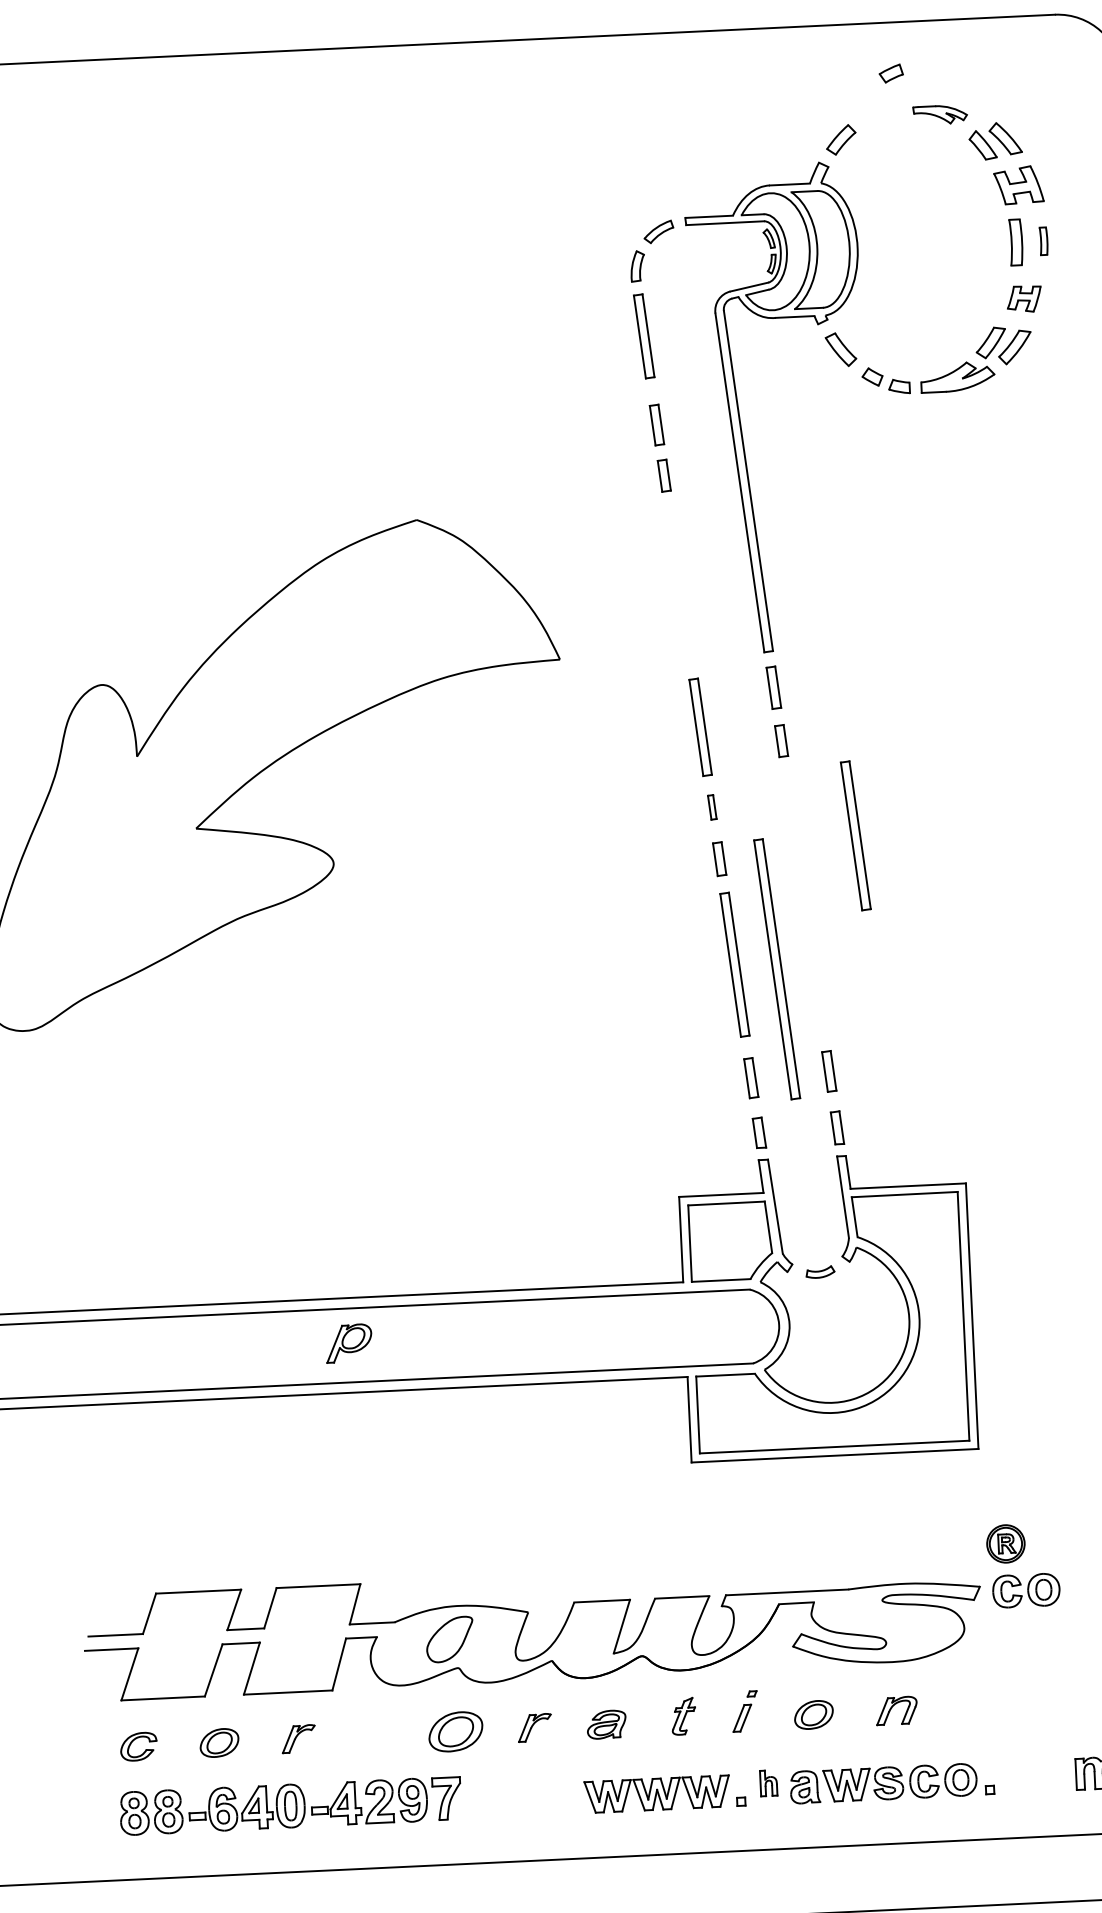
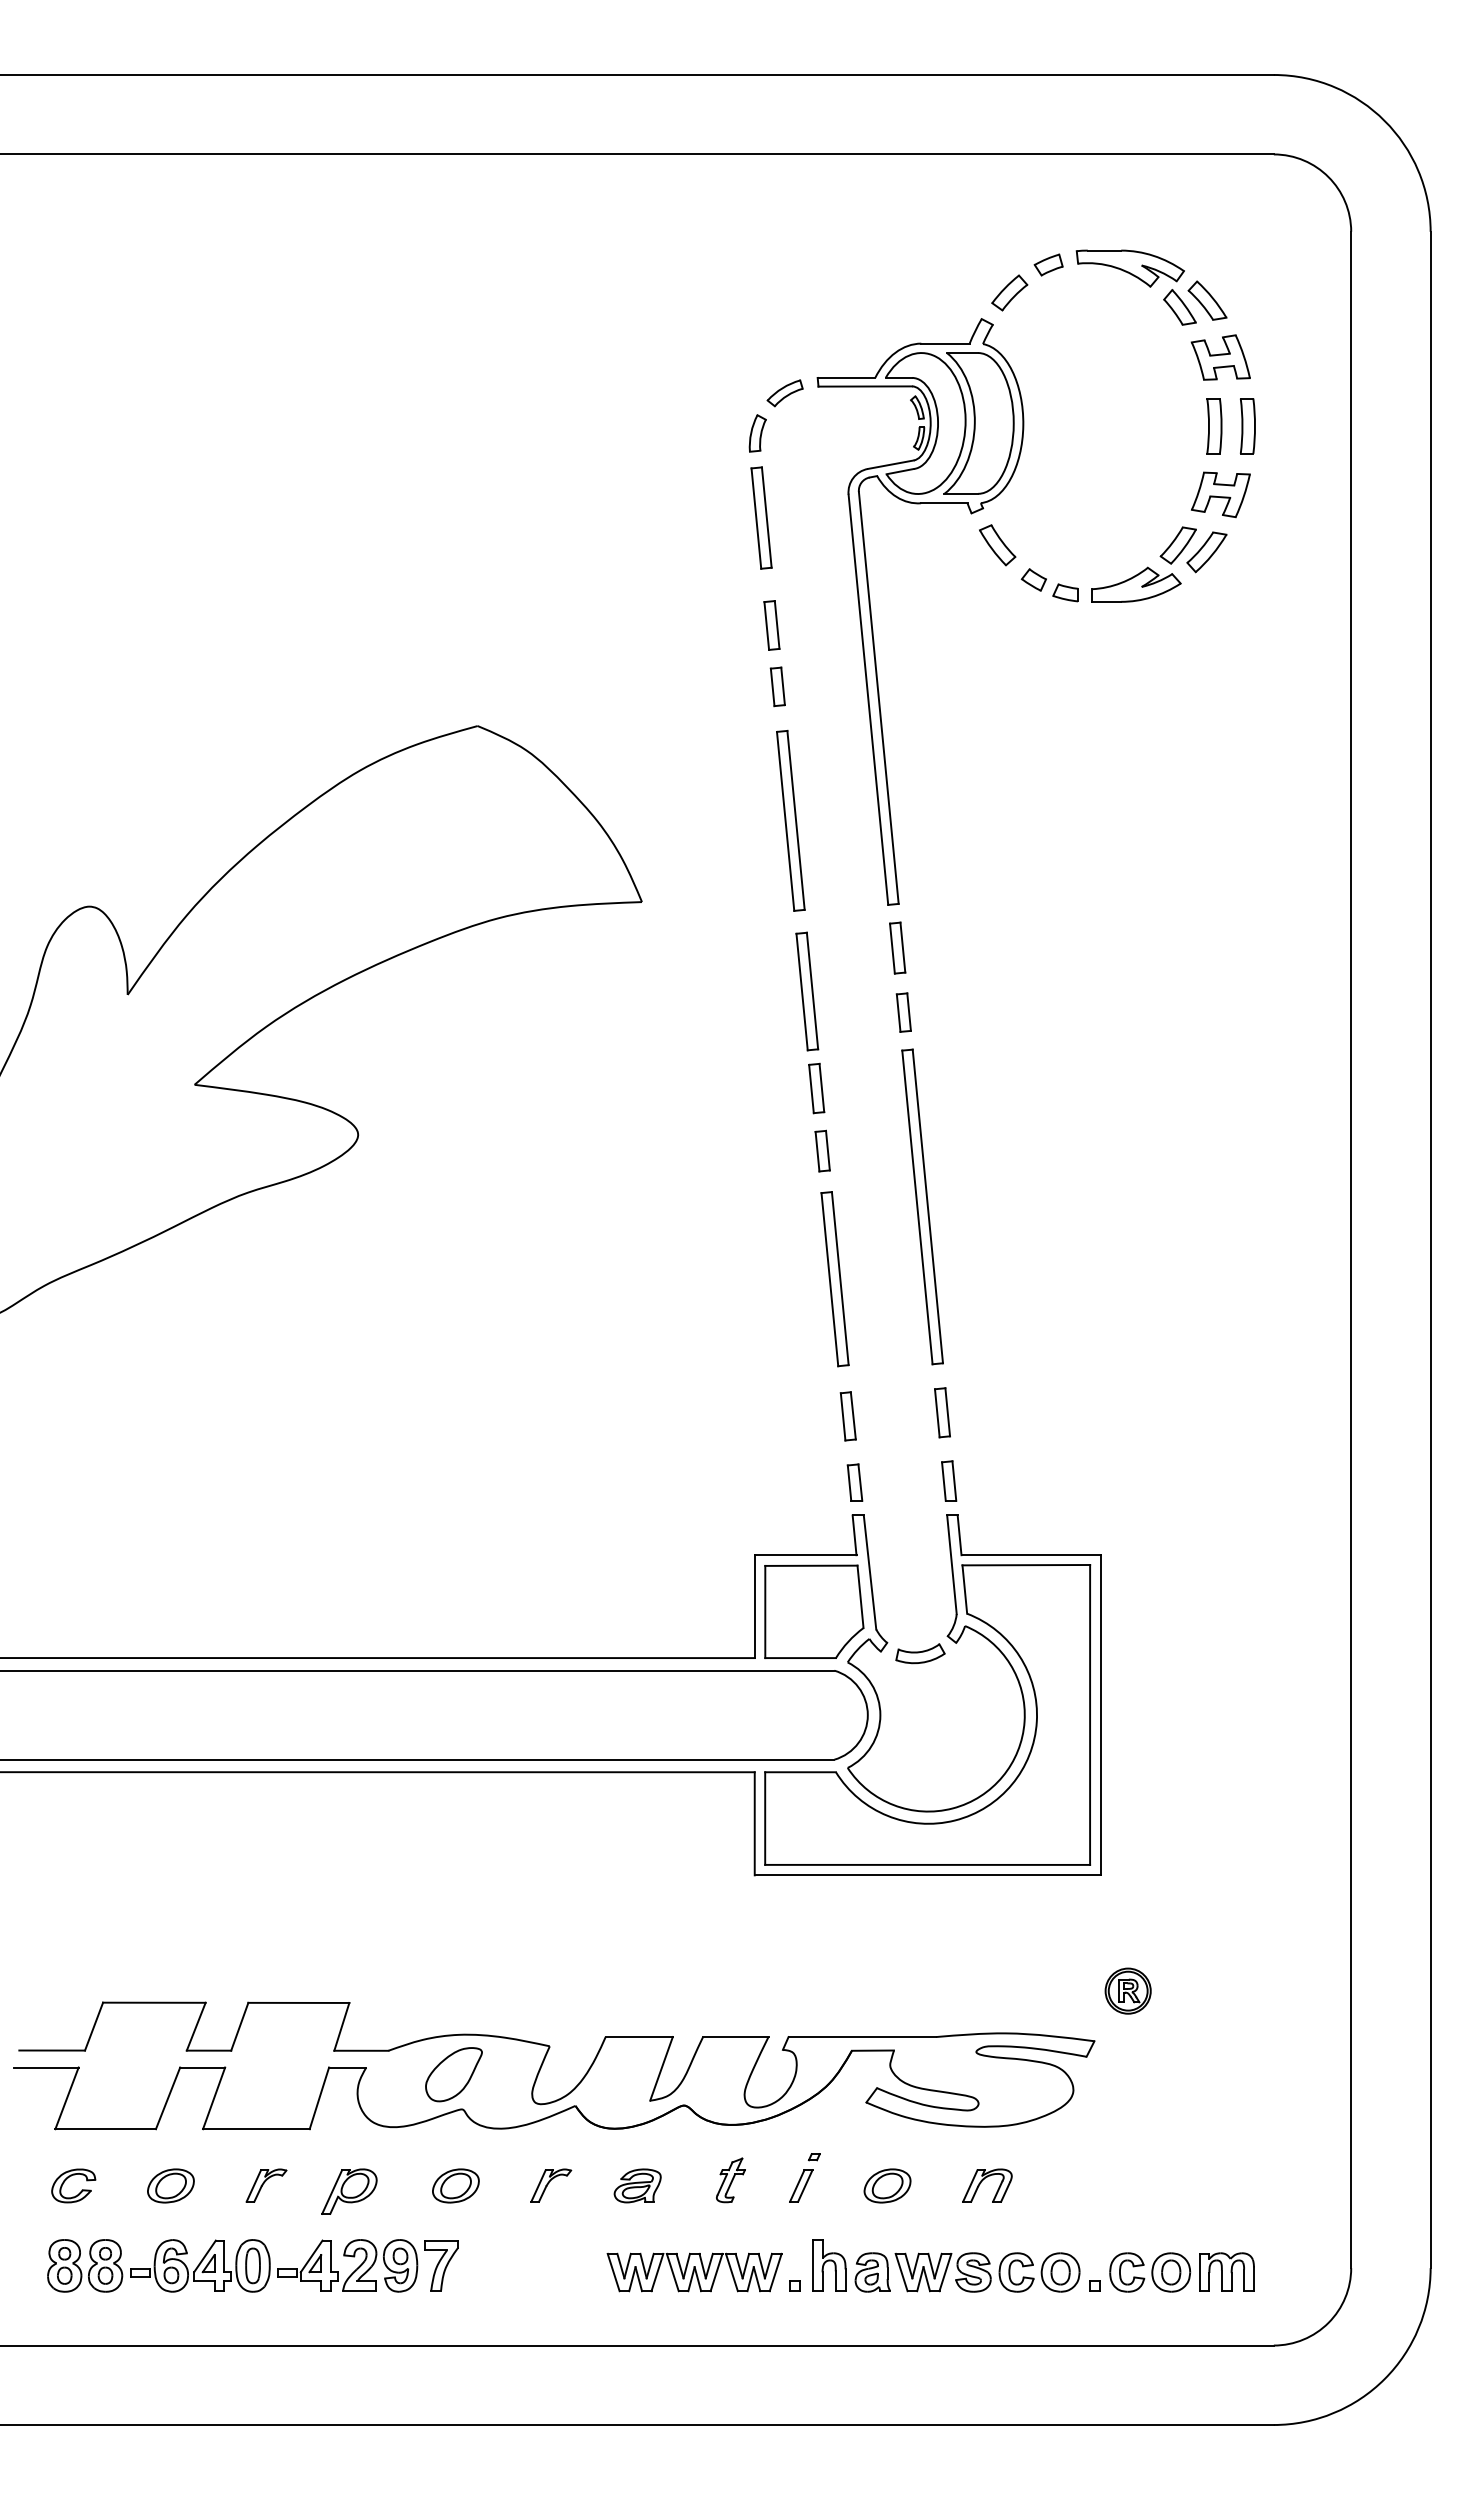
part: (891, 73) -> (1048, 264), moved
part: (939, 114) -> (1129, 268), size x1.67
part: (1043, 241) -> (1247, 426), size x1.67
part: (1023, 298) -> (1220, 494), size x1.43
part: (712, 807) -> (816, 1088), size x1.67
part: (855, 835) -> (790, 820), moved
part: (777, 968) -> (922, 1206), moved
part: (820, 1271) -> (920, 1653), size x1.43
part: (349, 1343) -> (349, 2191), moved
part: (1026, 1590) -> (1150, 2272), moved
part: (455, 1731) -> (455, 2185), size x0.71
part: (768, 1783) -> (829, 2265), size x1.67

